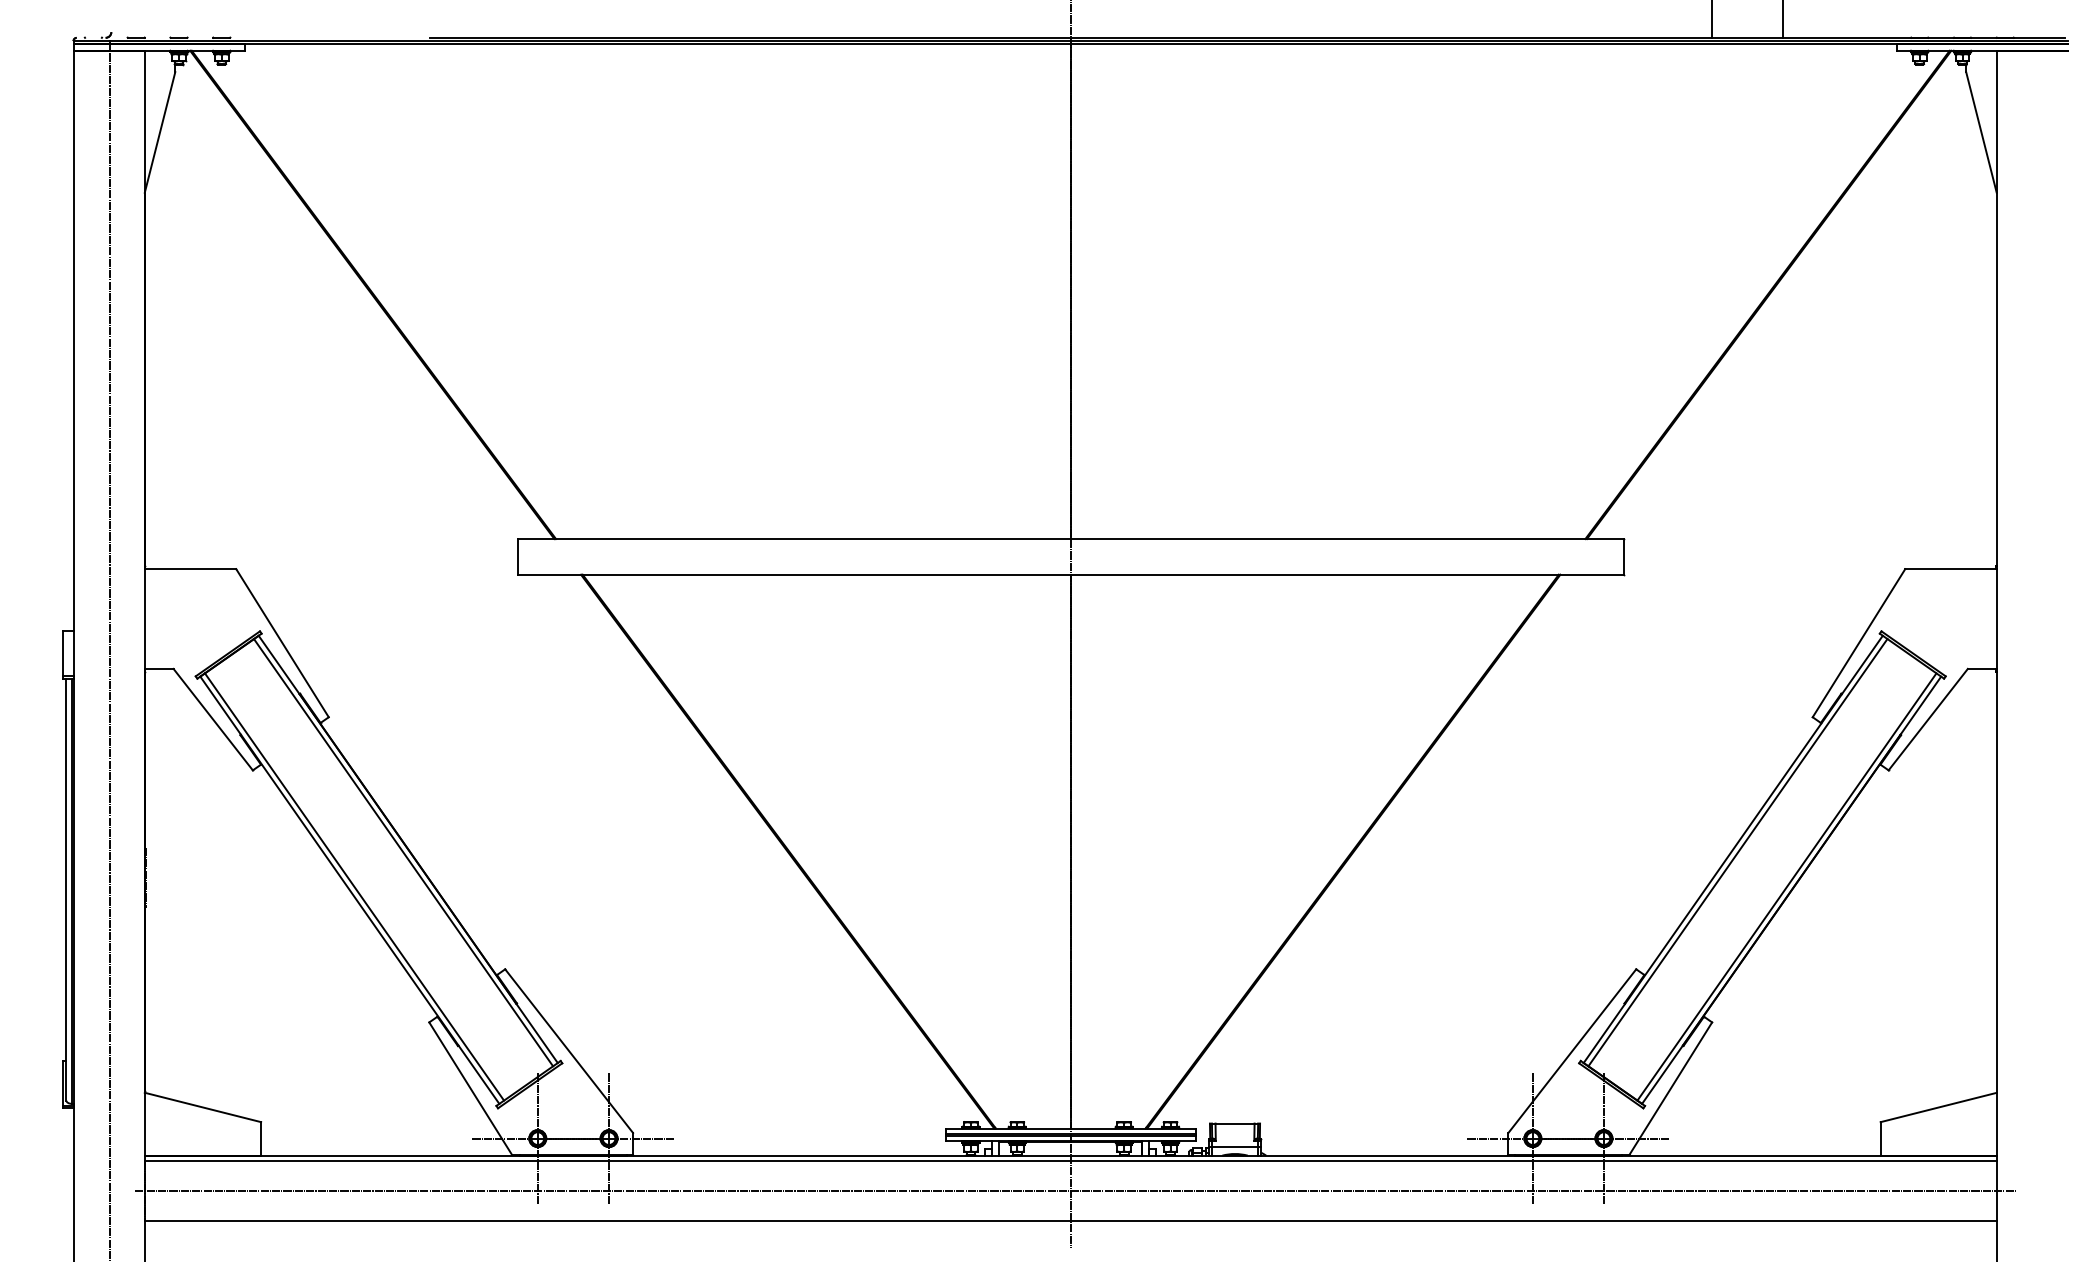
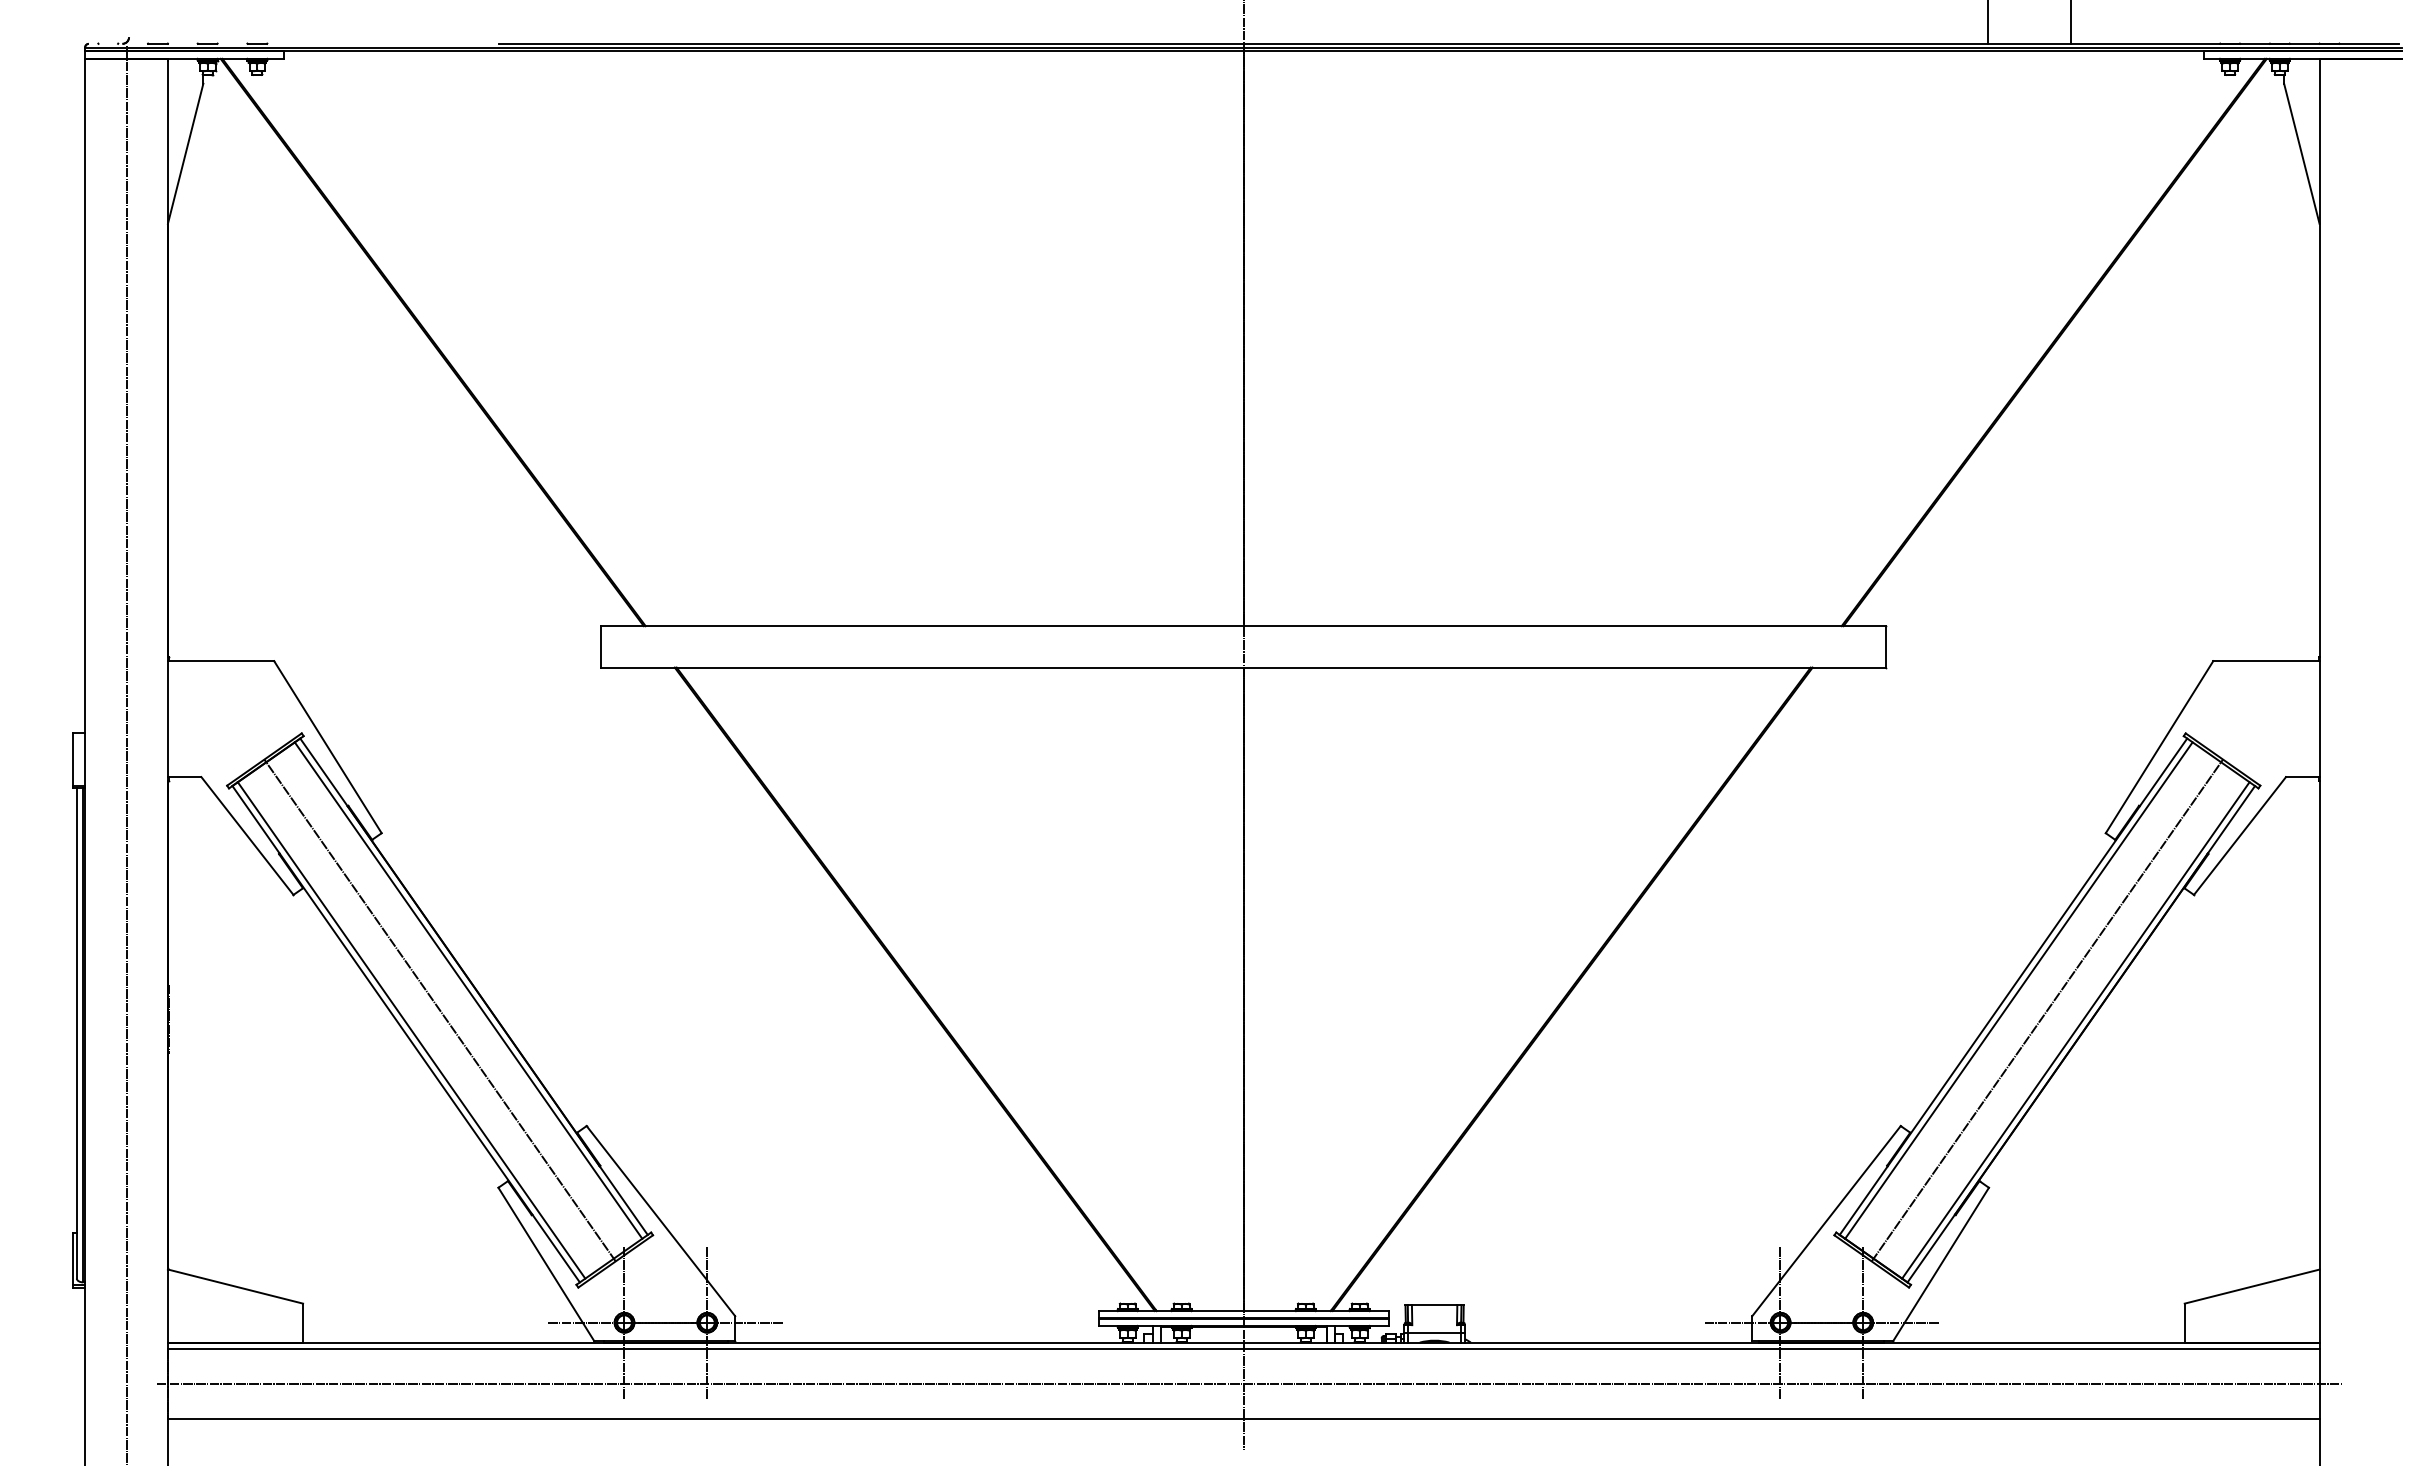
line: (378, 869) -> (439, 1010), added
line: (1761, 869) -> (2046, 1010), added

